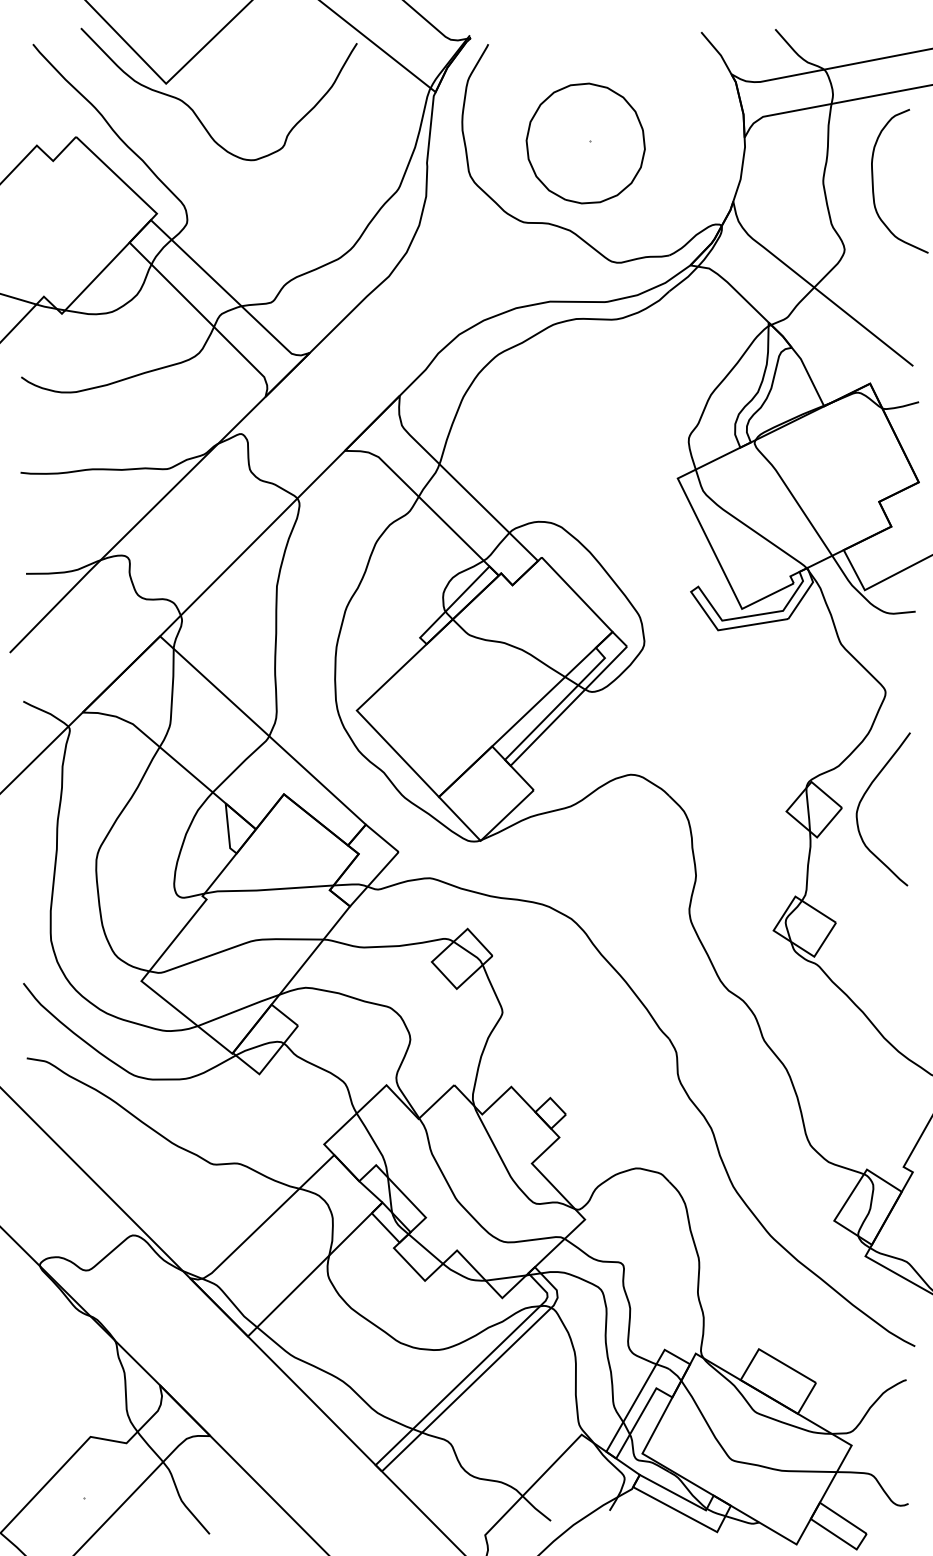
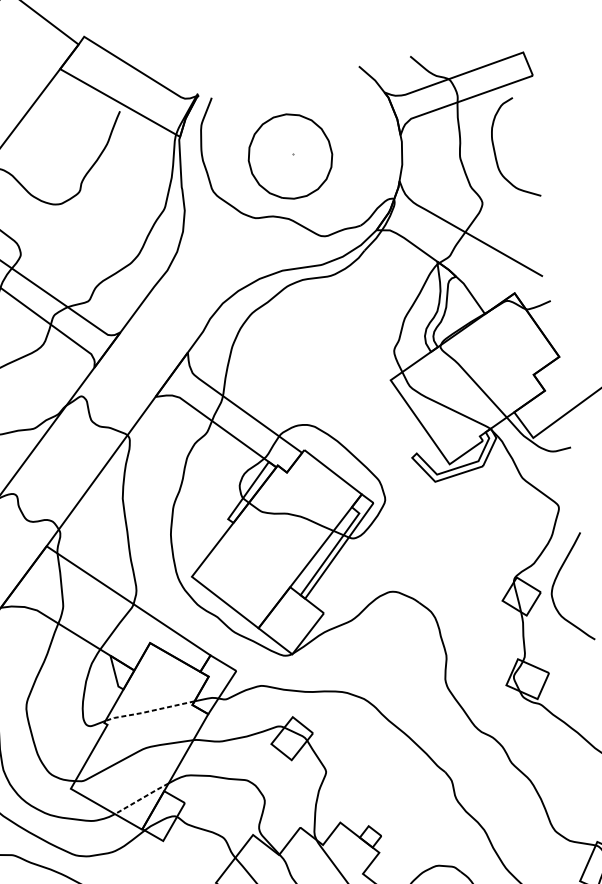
line: (267, 889) -> (148, 711), solid -> dashed
line: (239, 1009) -> (142, 798), solid -> dashed

